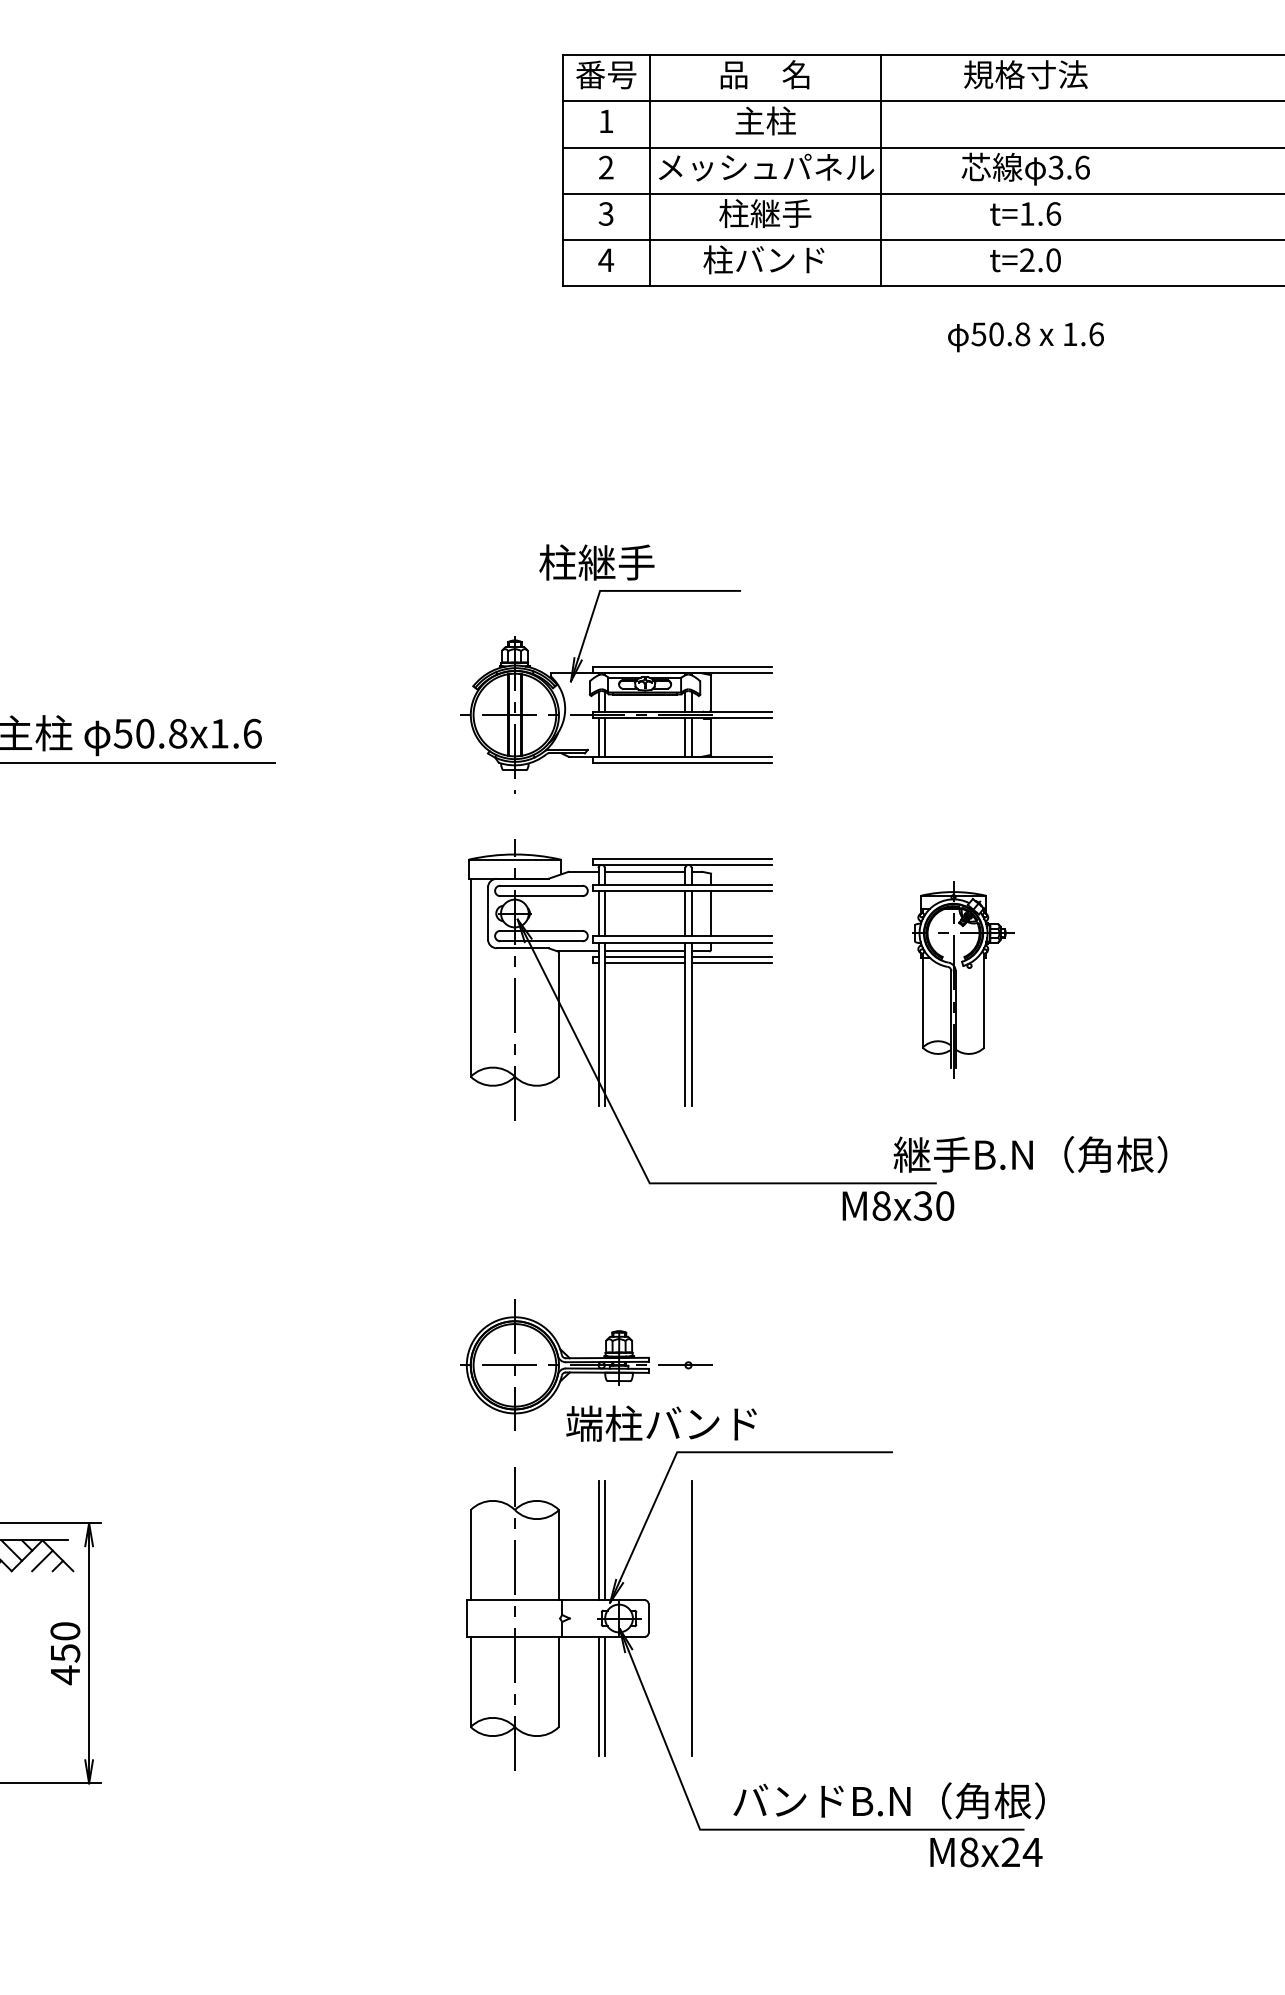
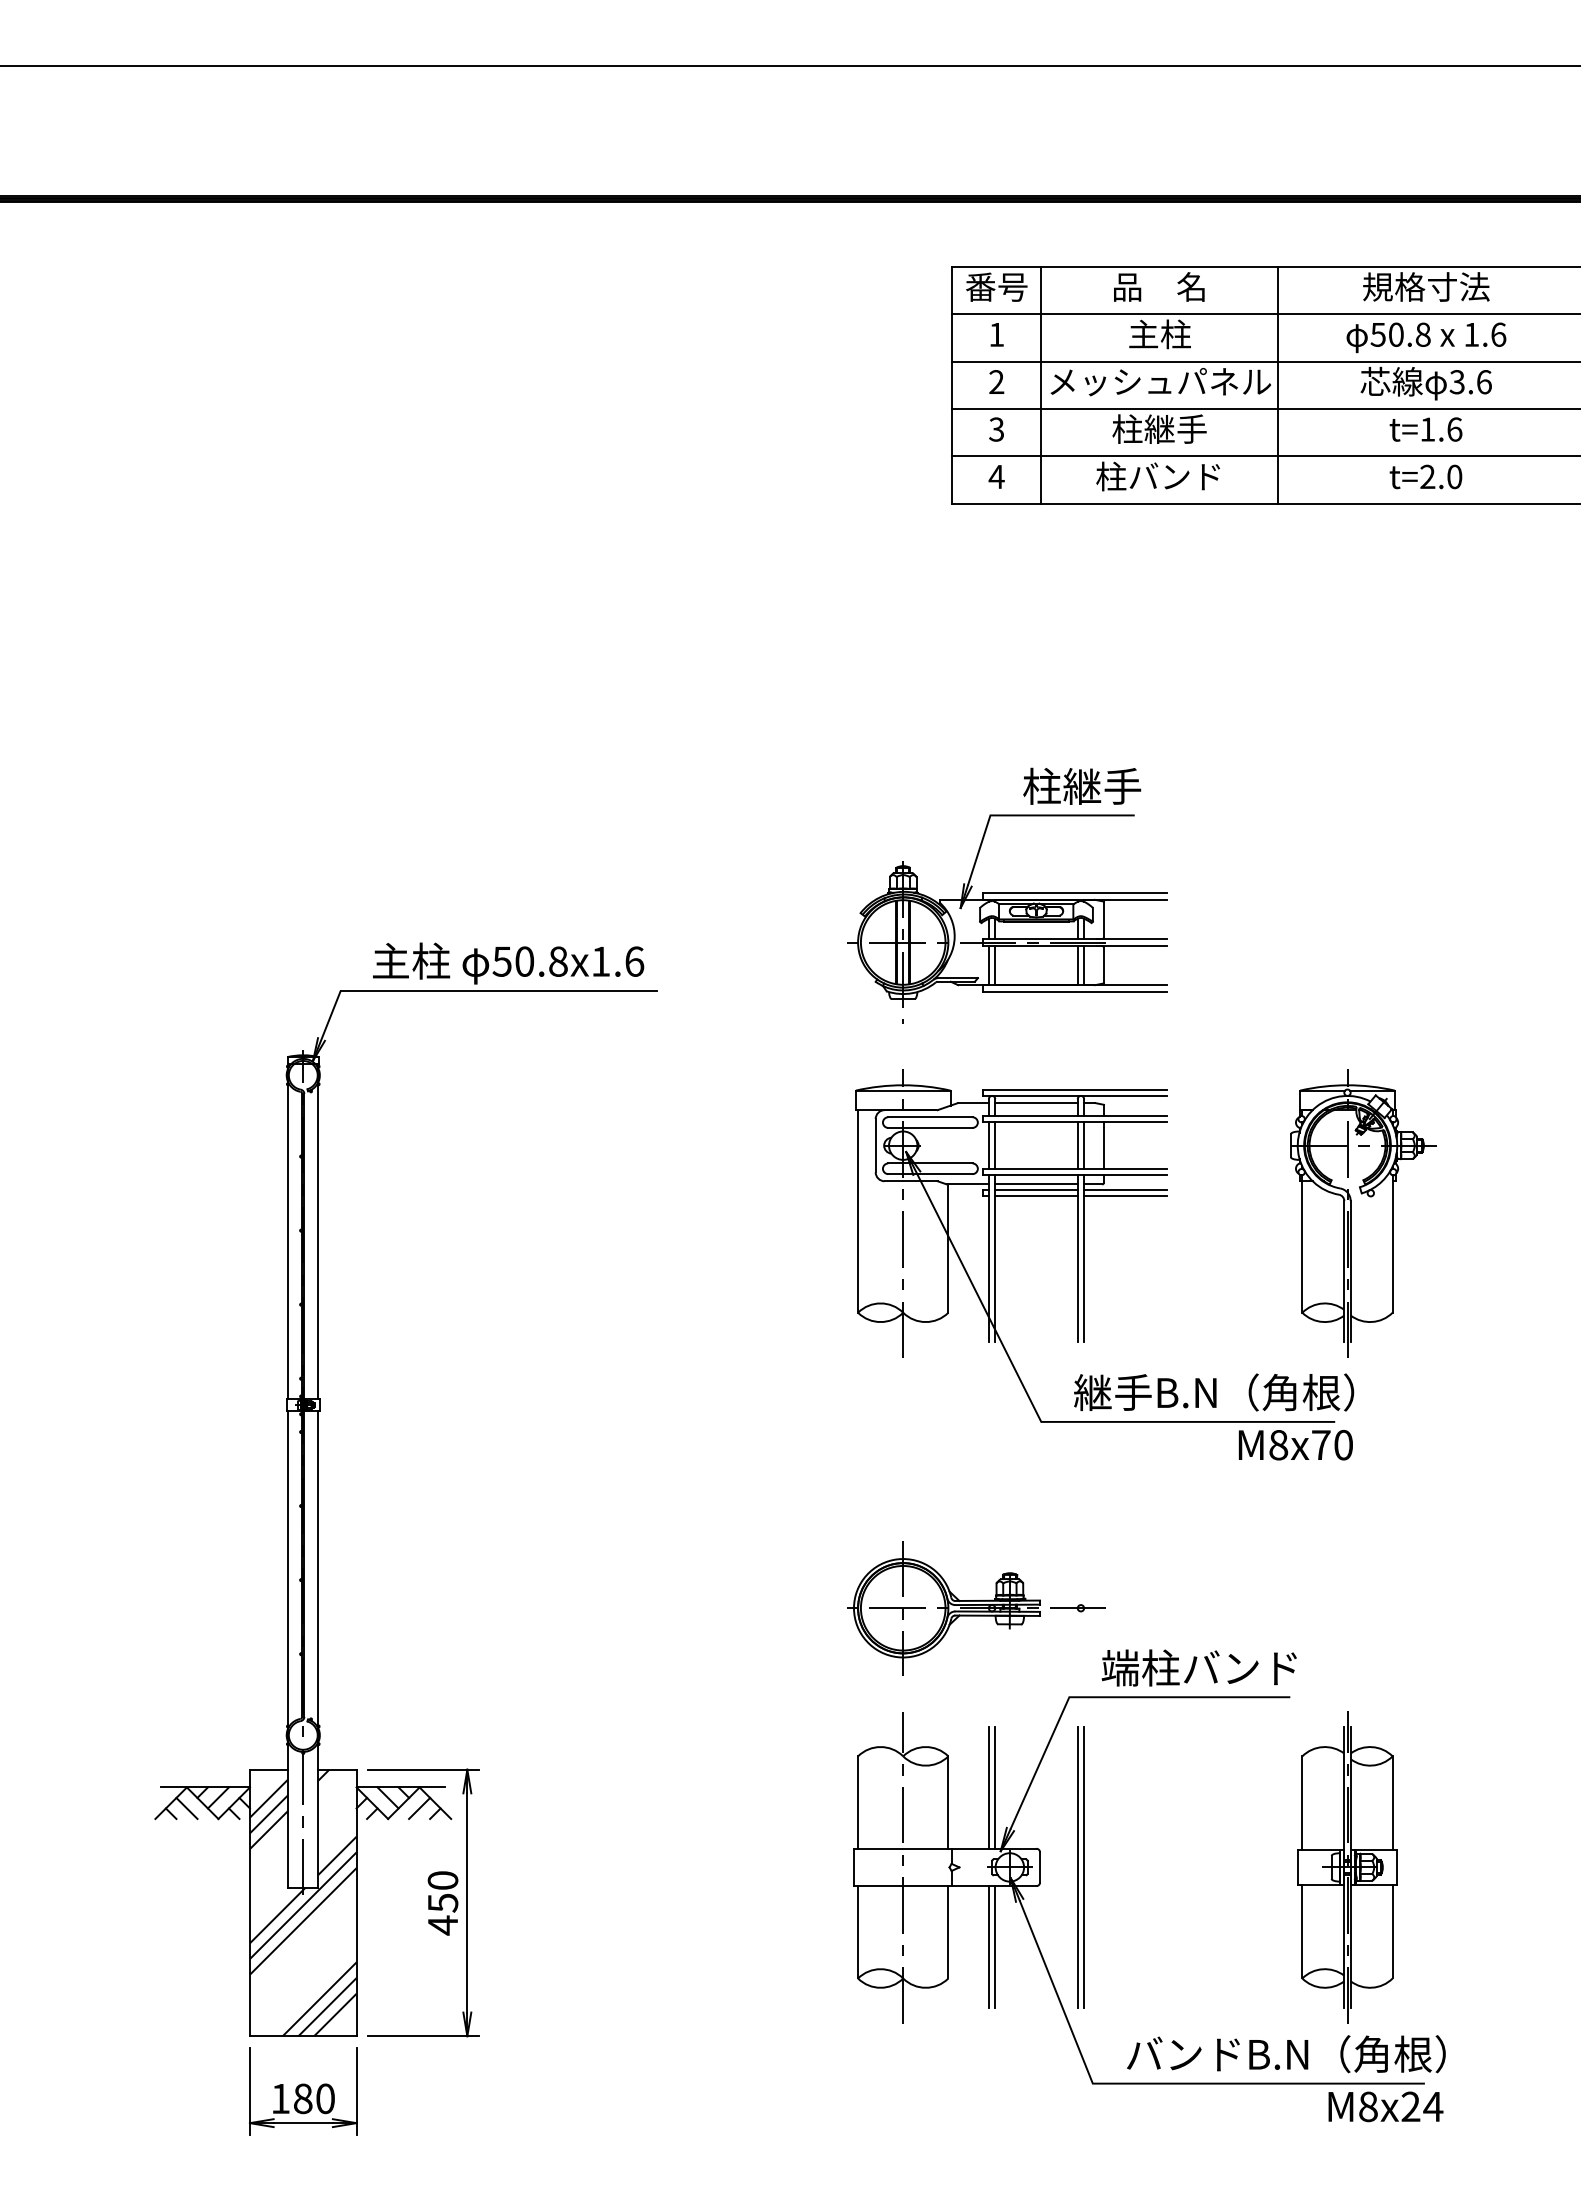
text: (1026, 337) -> (1426, 337), moved
text: (597, 561) -> (1082, 785), moved
part: (964, 979) -> (1363, 1213), size x1.43
text: (1030, 1154) -> (1214, 1392), moved
text: (922, 1205) -> (1320, 1444), M8x30 -> M8x70
text: (660, 1423) -> (1198, 1667), moved
line: (685, 1618) -> (1077, 1867), added
part: (948, 1618) -> (1347, 1867), added

